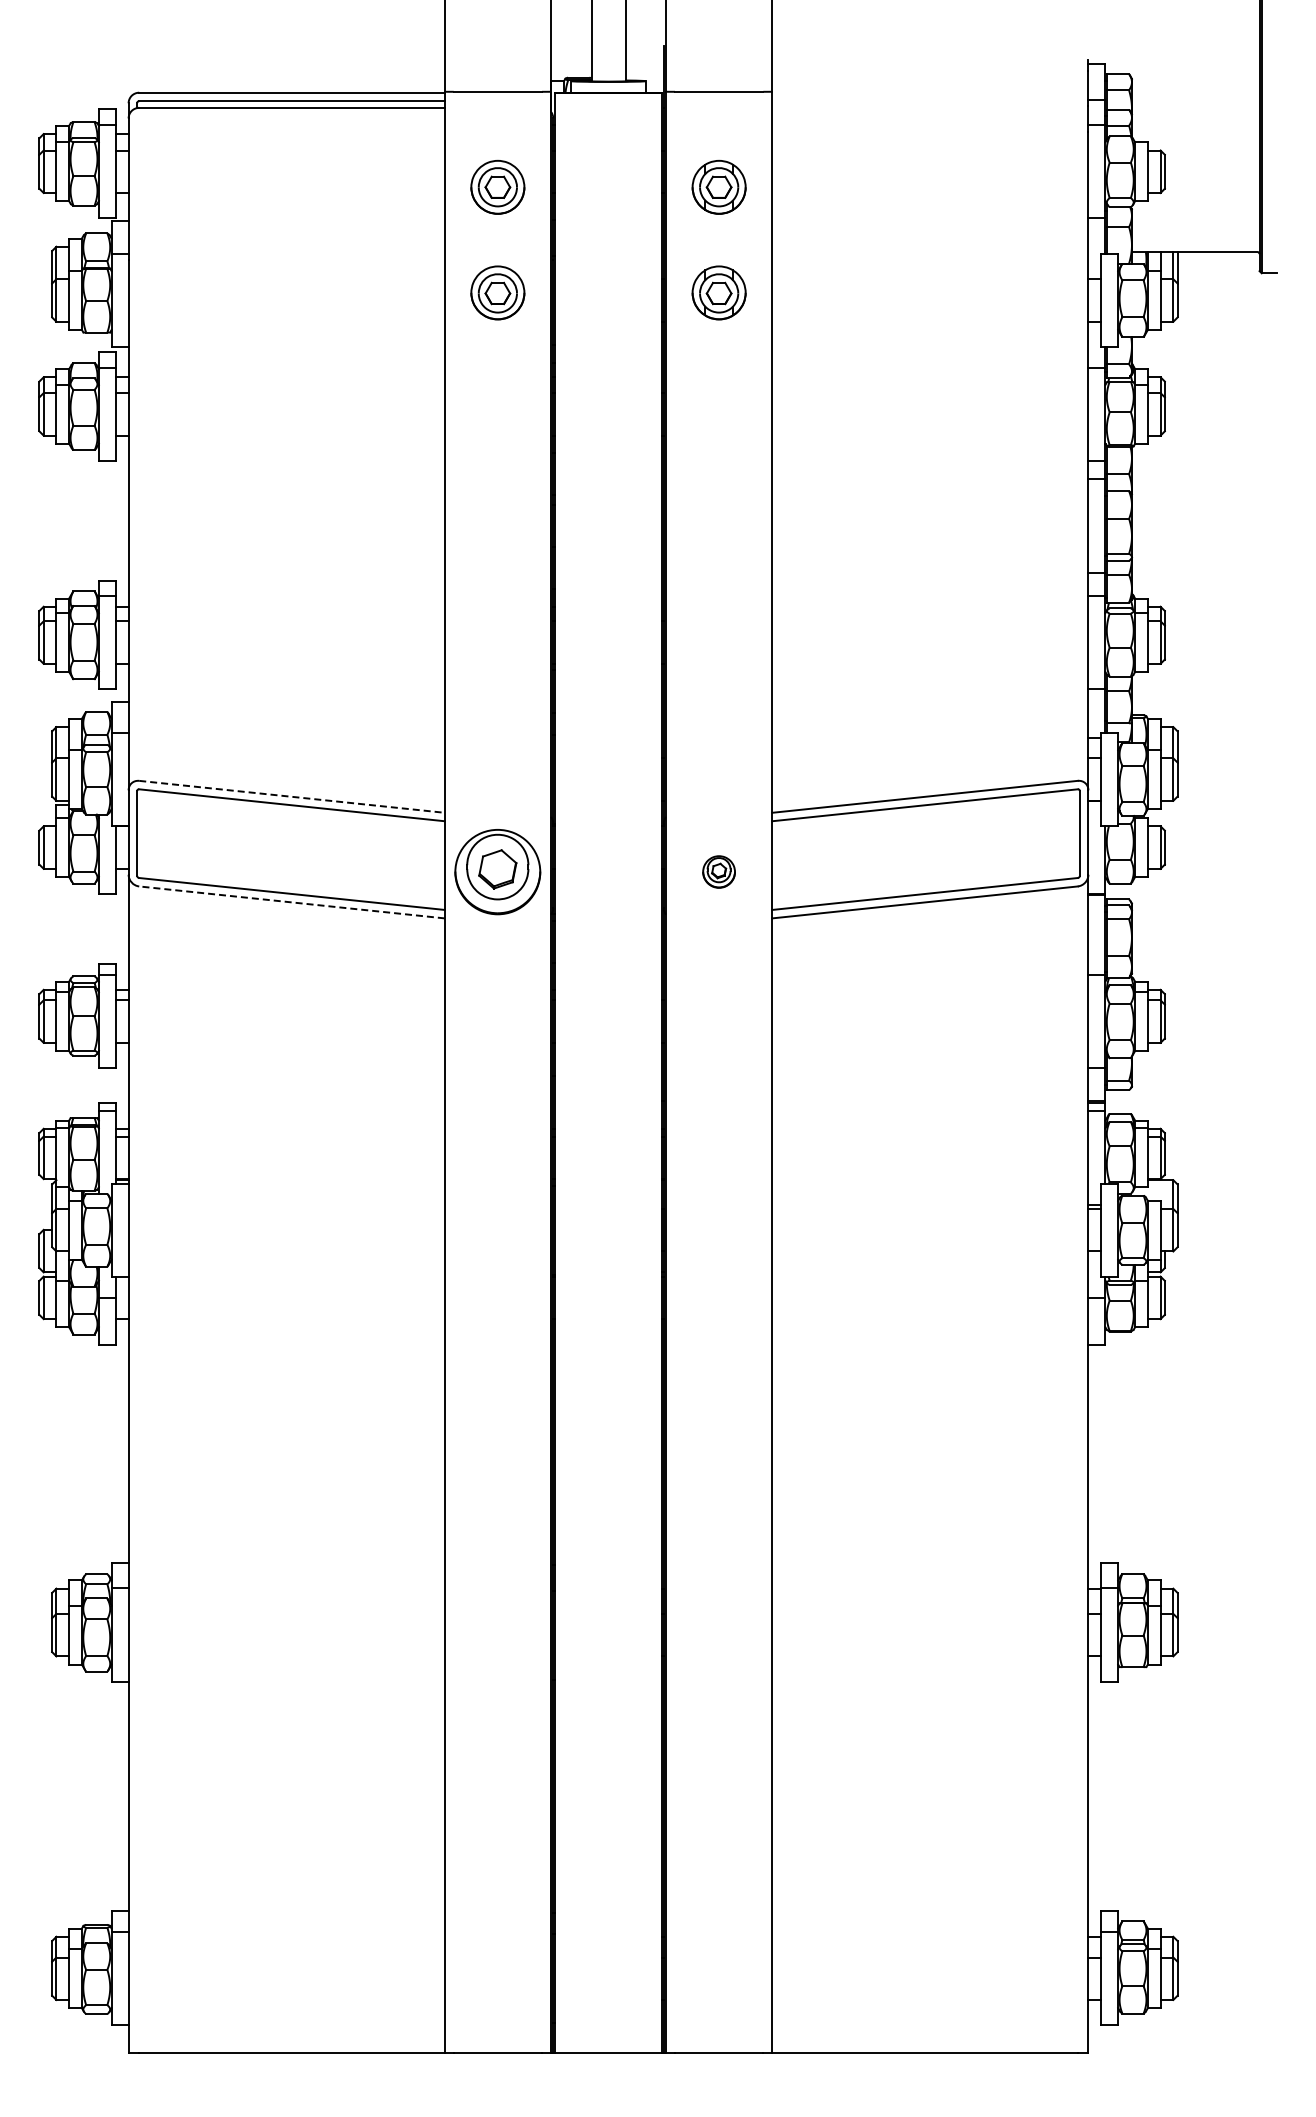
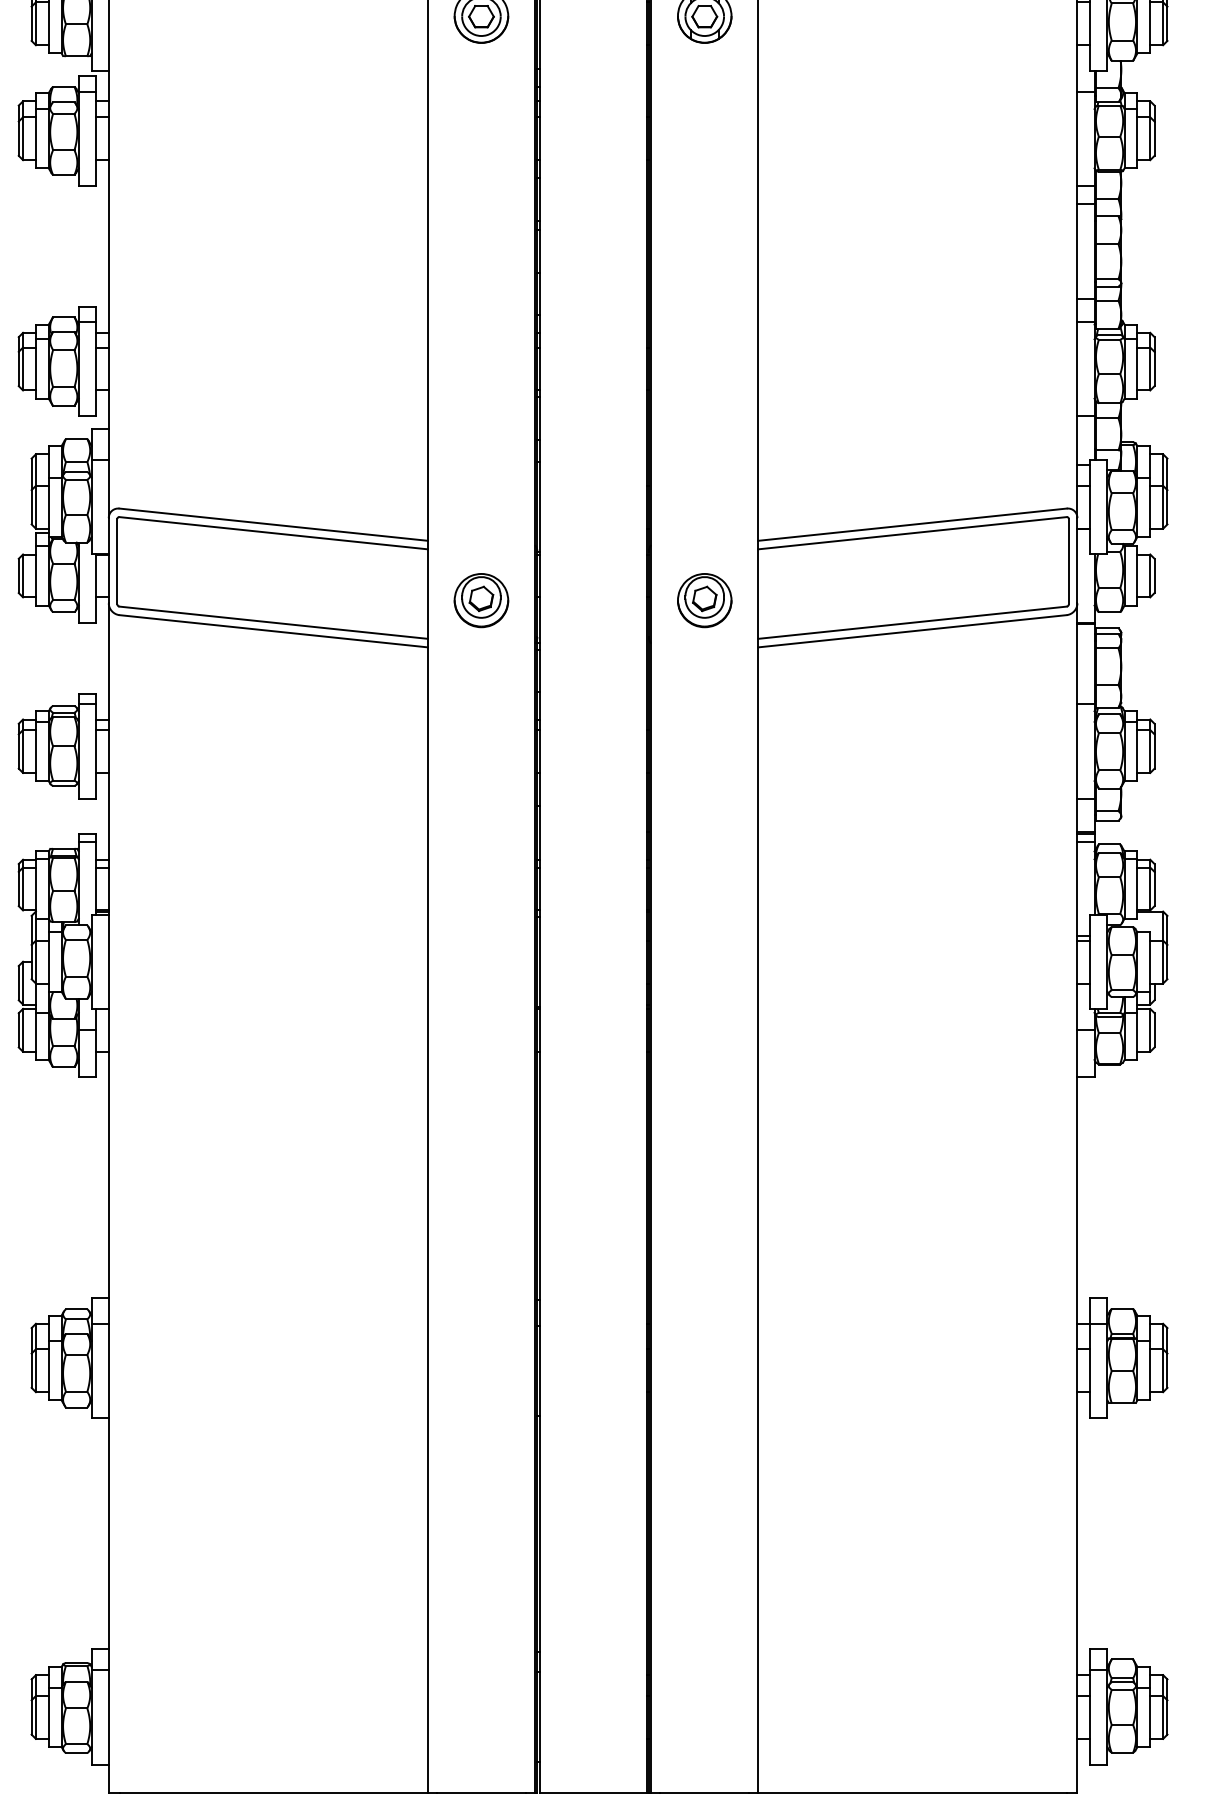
line: (292, 796) -> (274, 524), dashed -> solid
part: (497, 871) -> (481, 600), size x0.62
part: (718, 871) -> (704, 600), size x1.67
line: (292, 902) -> (274, 631), dashed -> solid

